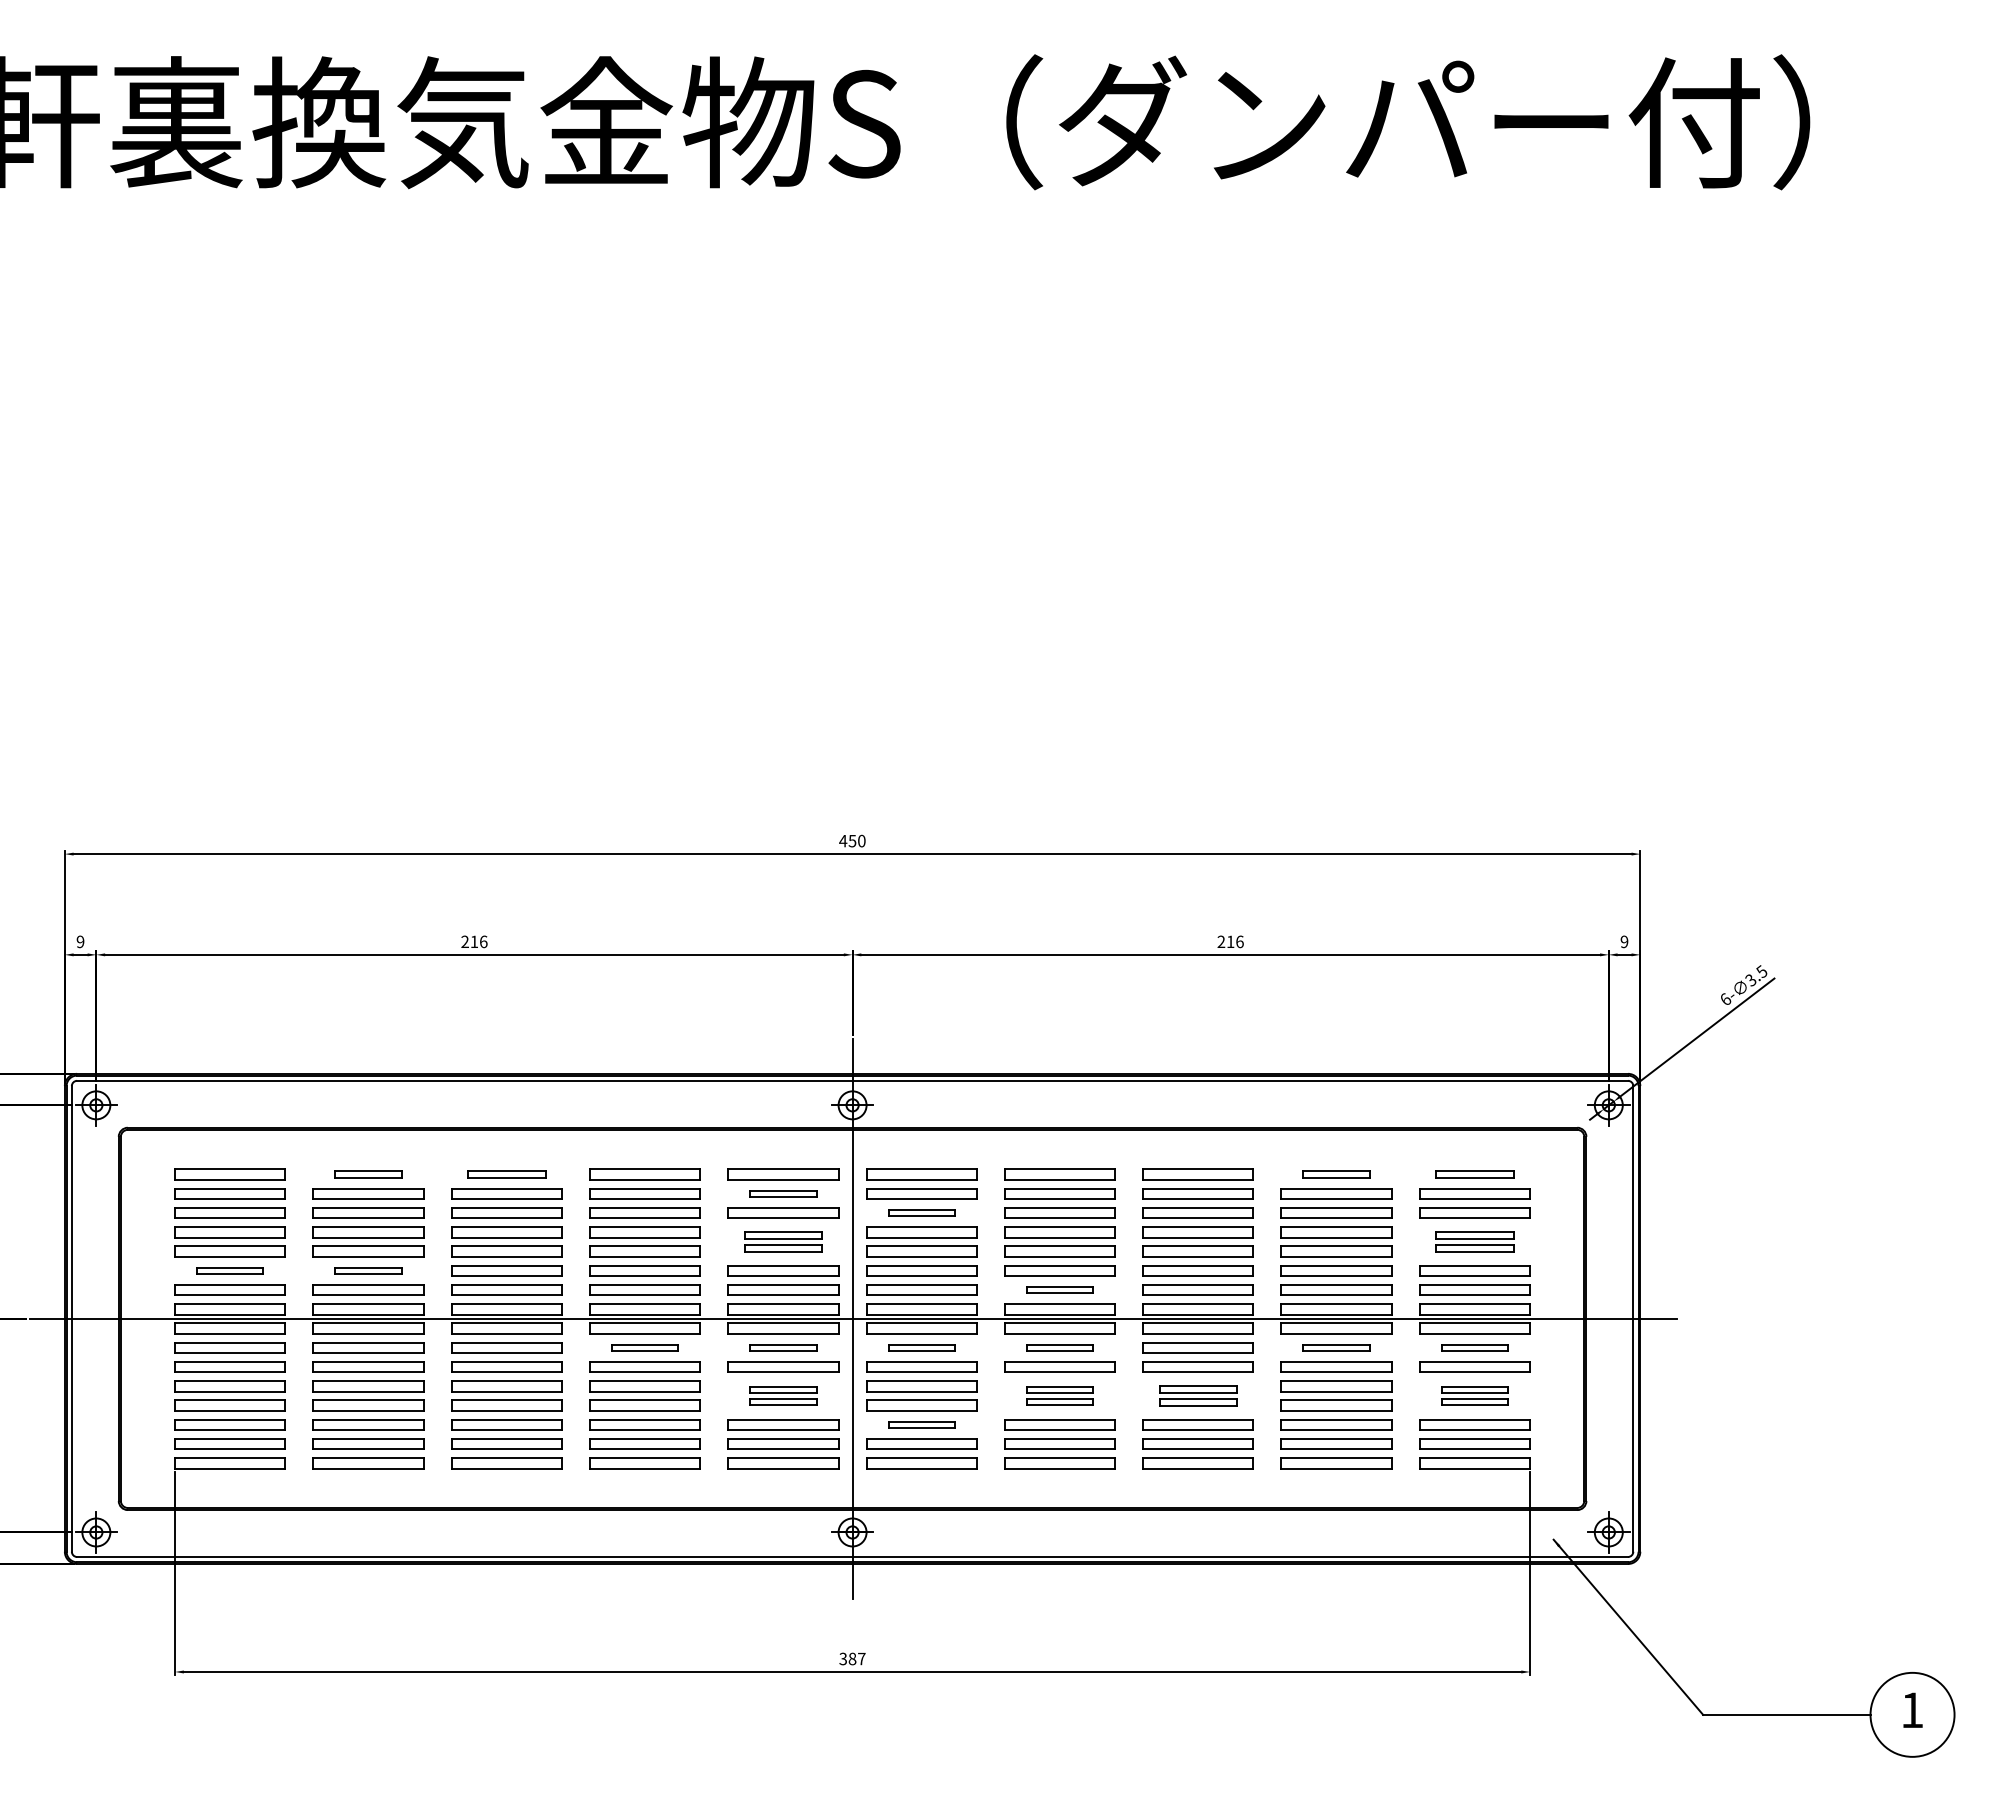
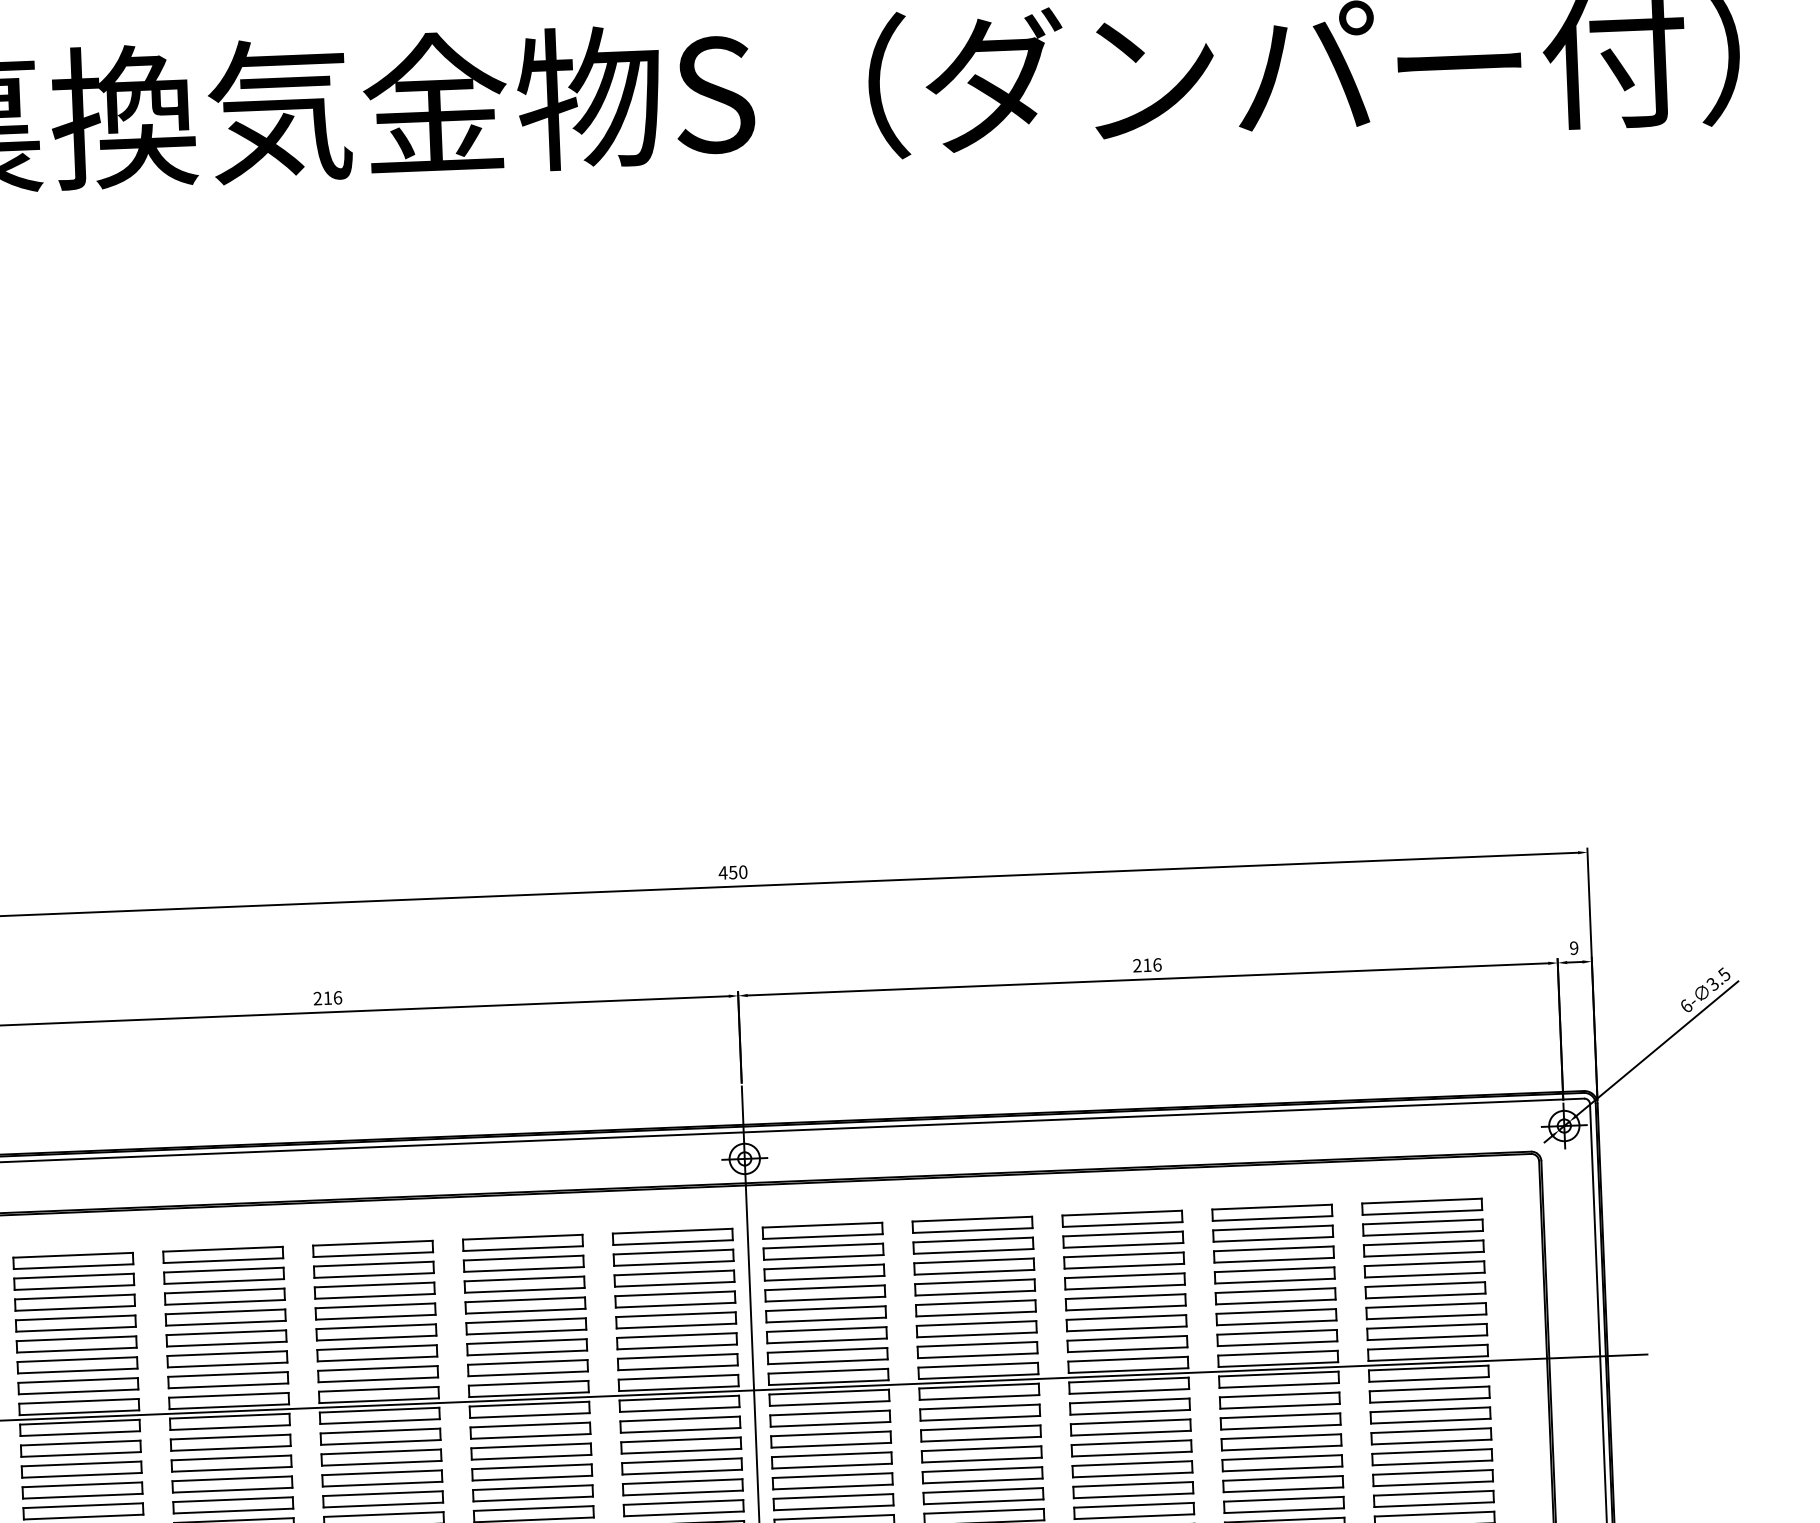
part: (368, 1174) -> (223, 1254), size x1.67
part: (506, 1174) -> (372, 1248), size x1.43
part: (1336, 1174) -> (1272, 1212), size x1.67
part: (1474, 1174) -> (1421, 1206), size x1.43
part: (783, 1193) -> (673, 1257), size x1.67
part: (921, 1212) -> (824, 1272), size x1.67
part: (783, 1241) -> (675, 1309), size x1.43
part: (1474, 1241) -> (1424, 1279), size x1.43
part: (229, 1270) -> (76, 1365), size x1.67
part: (368, 1270) -> (227, 1358), size x1.67
part: (1059, 1289) -> (977, 1349), size x1.67
part: (644, 1347) -> (529, 1430), size x1.67
part: (783, 1347) -> (680, 1424), size x1.67
part: (921, 1347) -> (829, 1418), size x1.67
part: (1059, 1347) -> (979, 1412), size x1.67
part: (1336, 1347) -> (1279, 1400), size x1.67
part: (1474, 1347) -> (1429, 1394), size x1.67
part: (783, 1395) -> (682, 1476), size x1.67
part: (1059, 1395) -> (981, 1464), size x1.67
part: (1197, 1395) -> (1131, 1458), size x1.43
part: (1474, 1395) -> (1431, 1446), size x1.67
part: (921, 1424) -> (833, 1501), size x1.67

